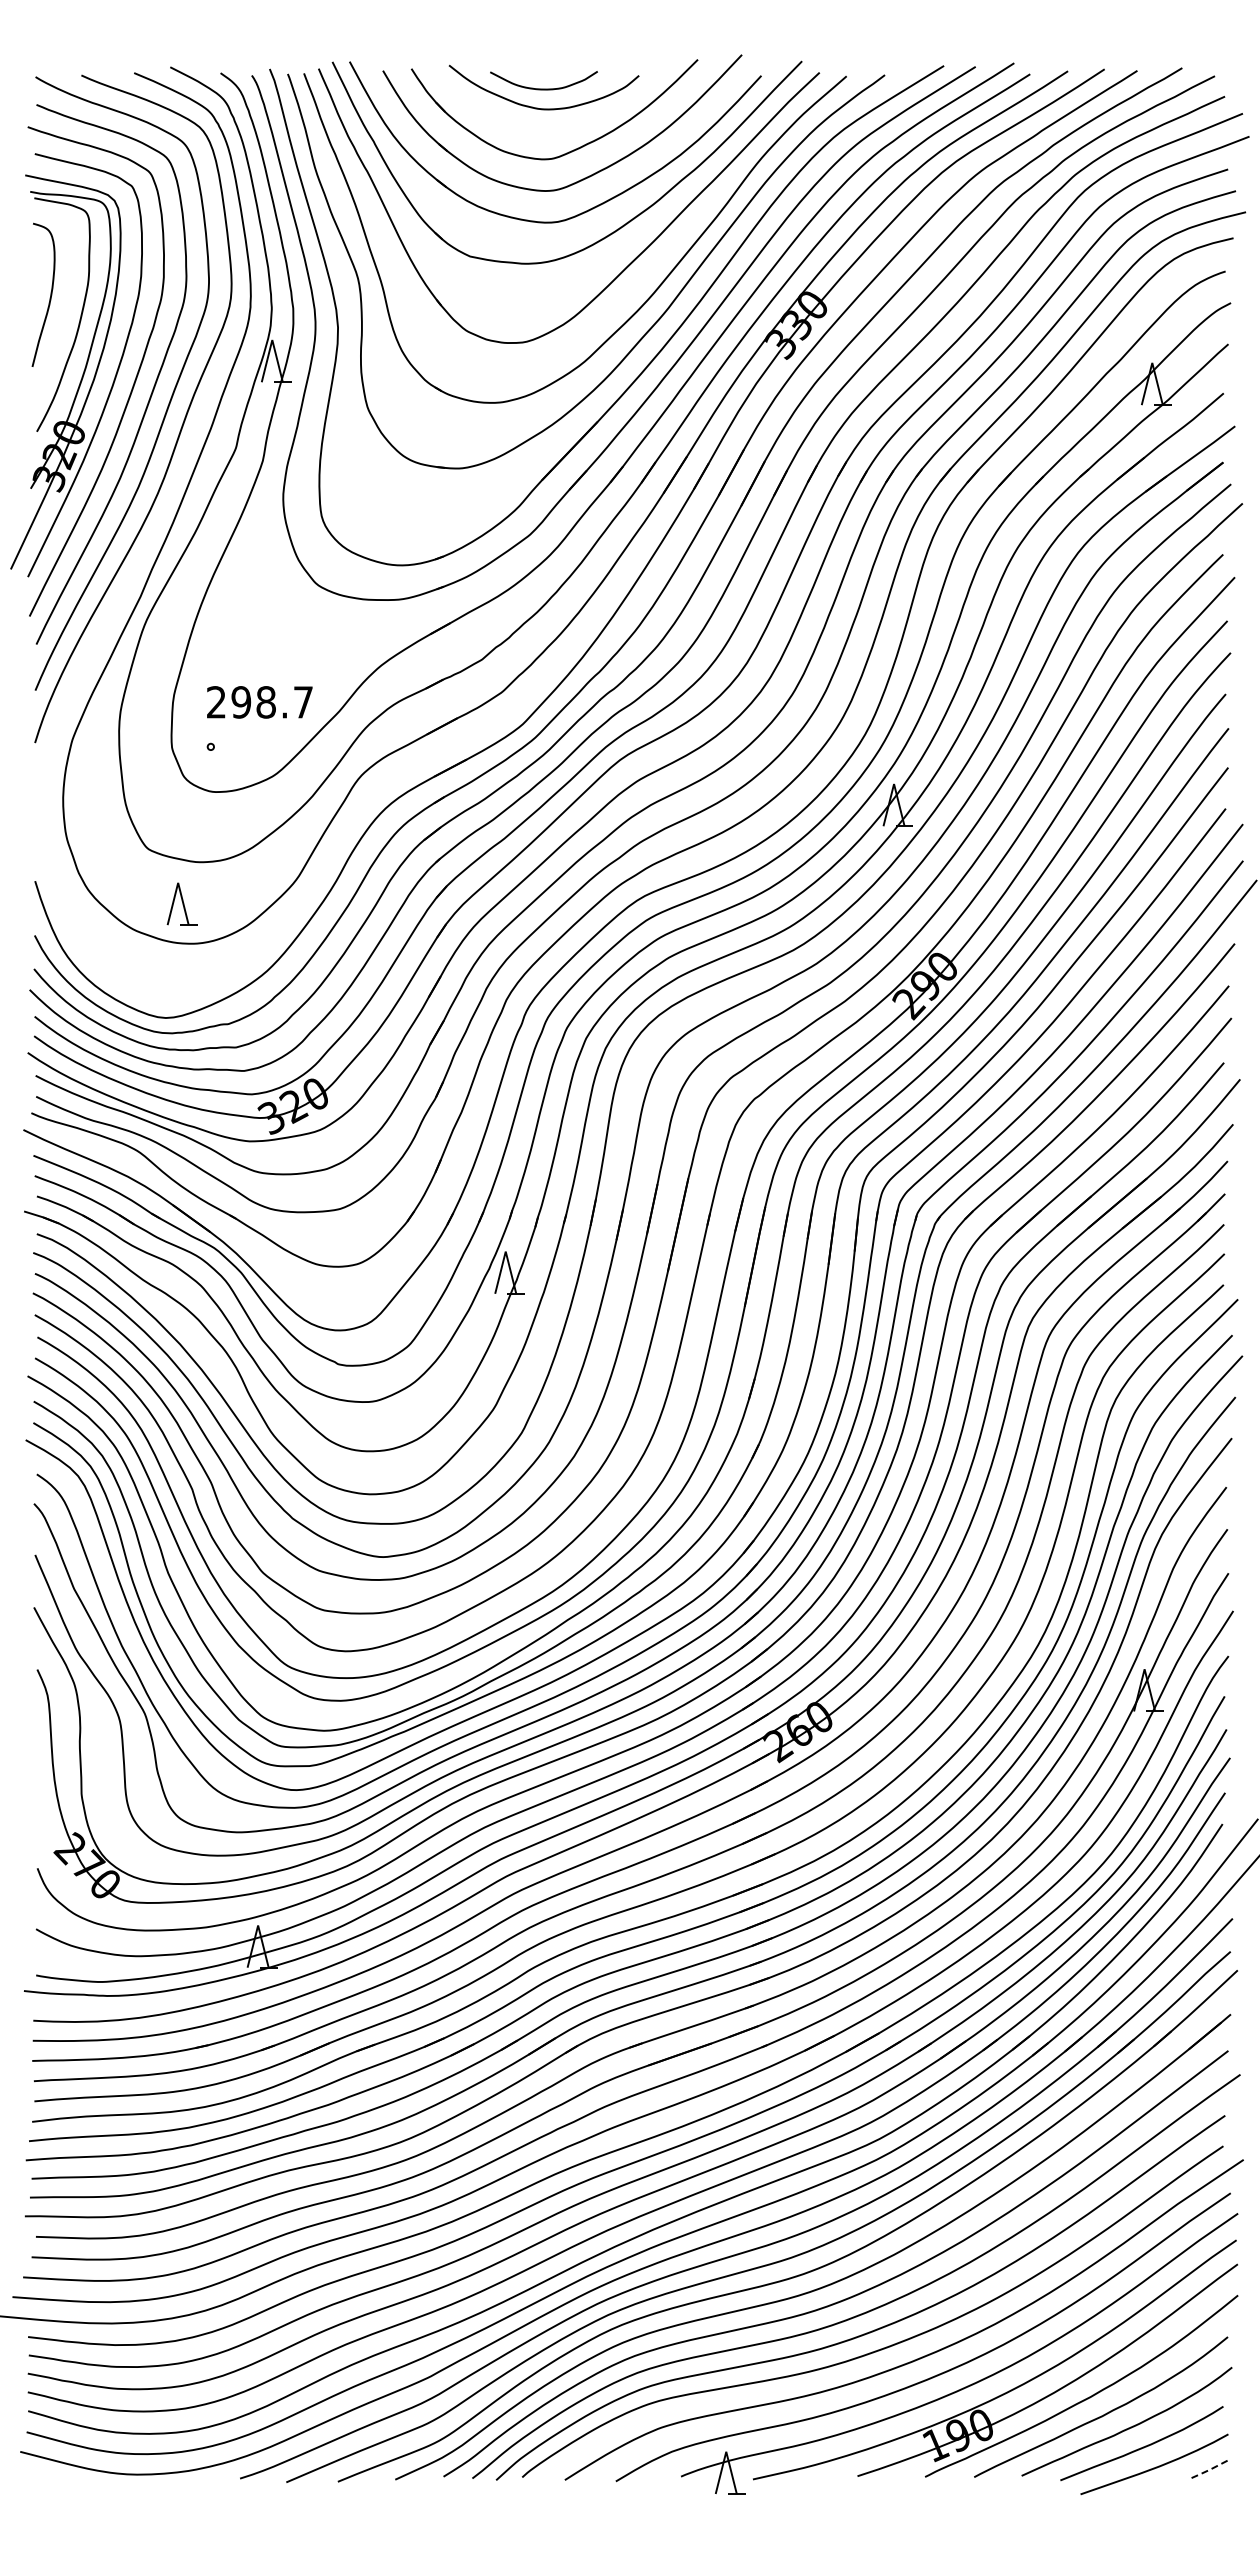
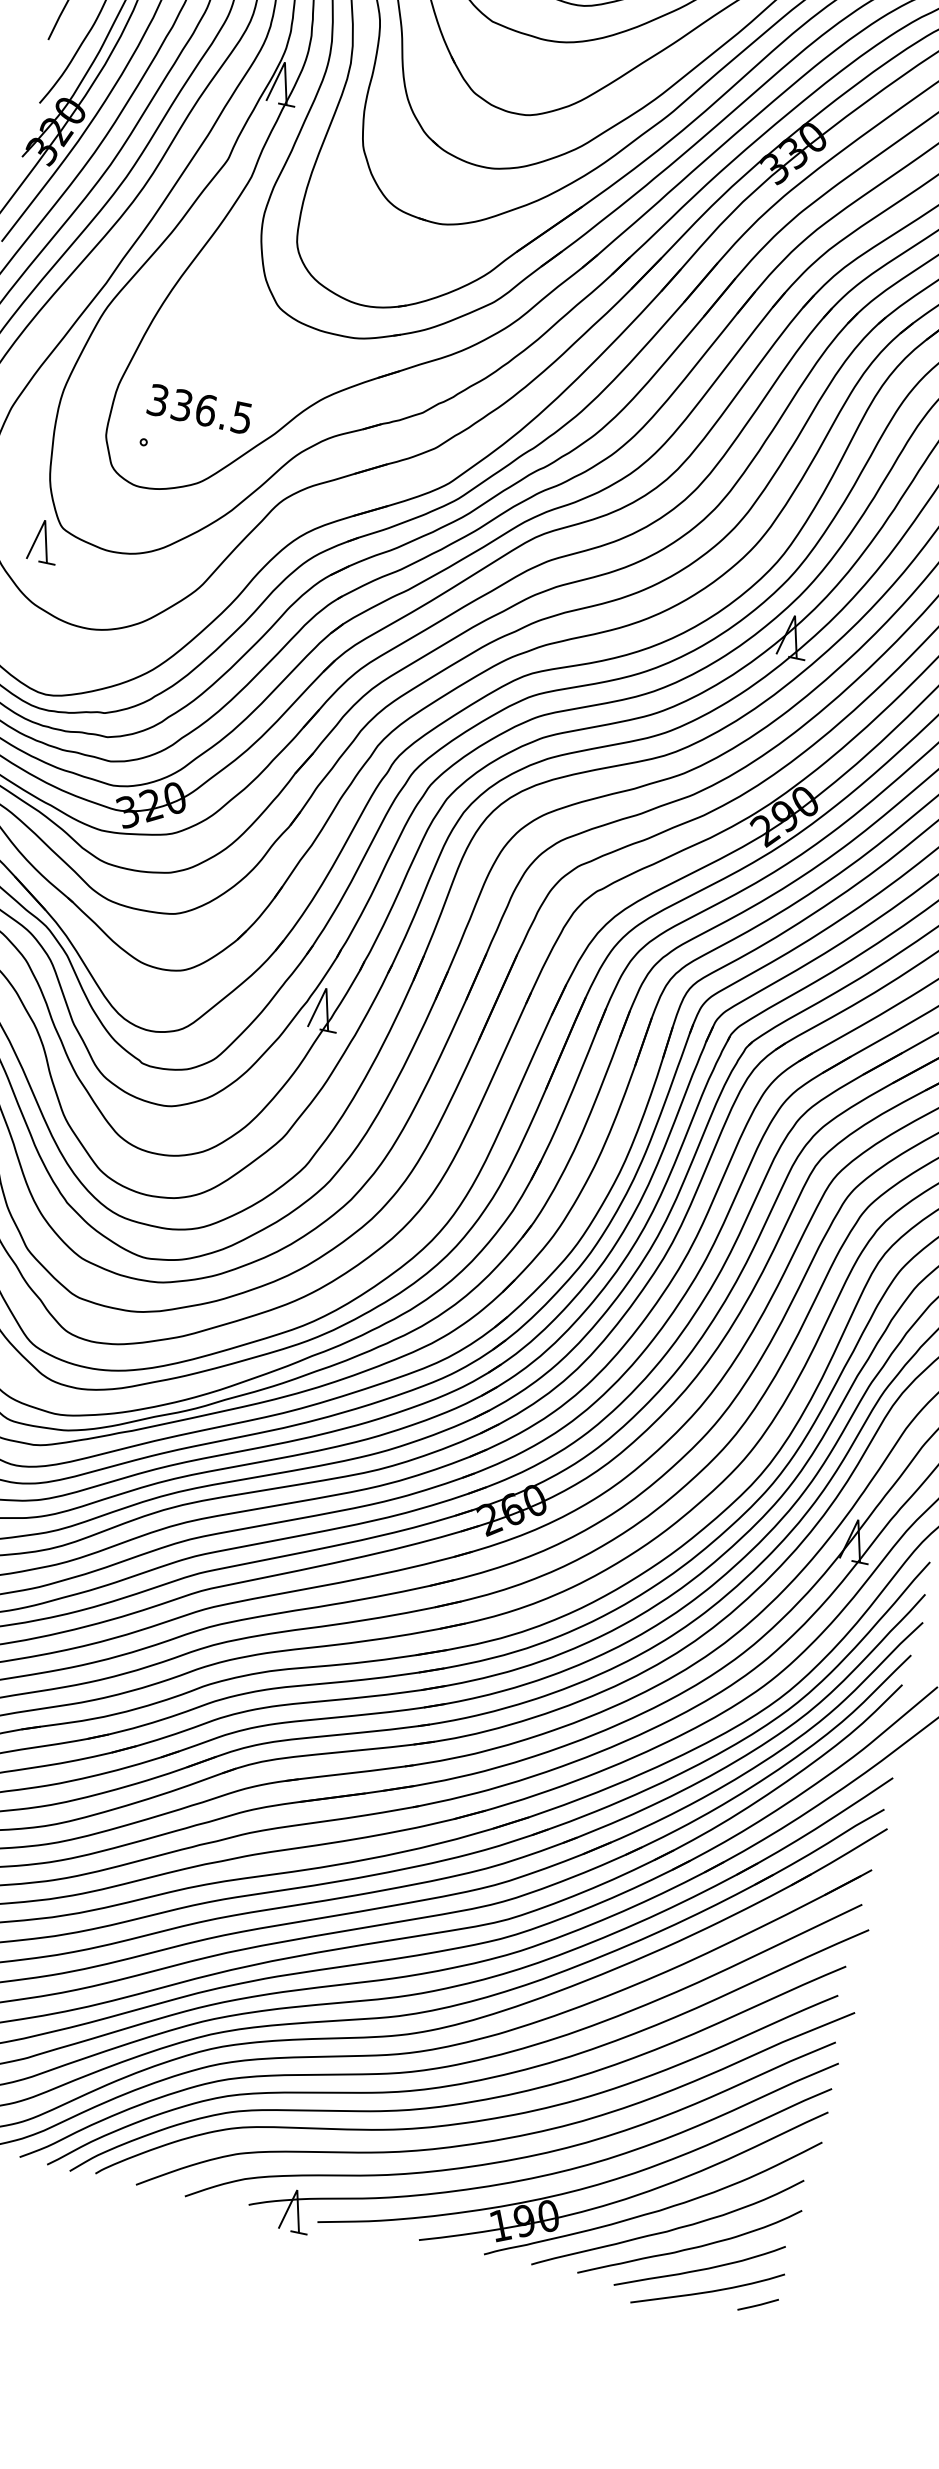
text: (259, 702) -> (199, 409), 298.7 -> 336.5
part: (181, 903) -> (44, 540), moved
line: (1208, 2470) -> (758, 2305), dashed -> solid

